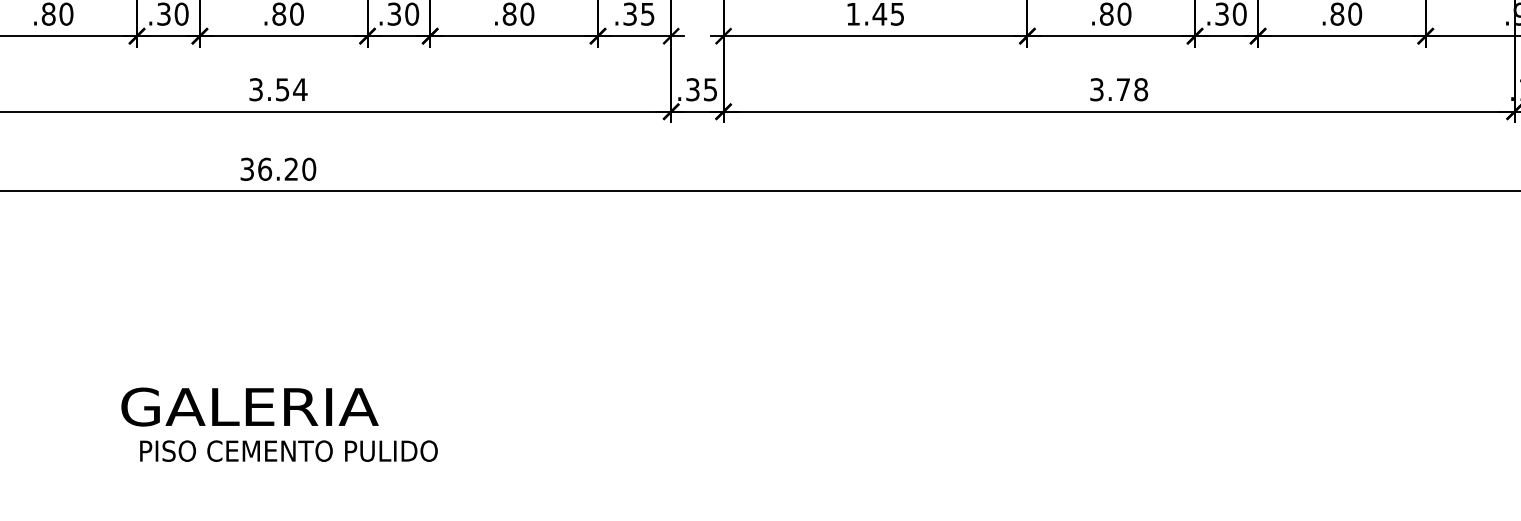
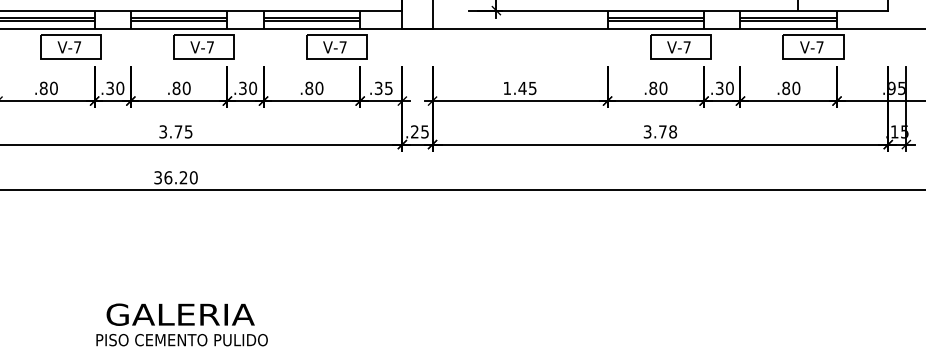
text: (291, 89) -> (183, 131), 3.54 -> 3.75
text: (692, 89) -> (414, 131), .35 -> .25
text: (249, 406) -> (180, 314), moved

